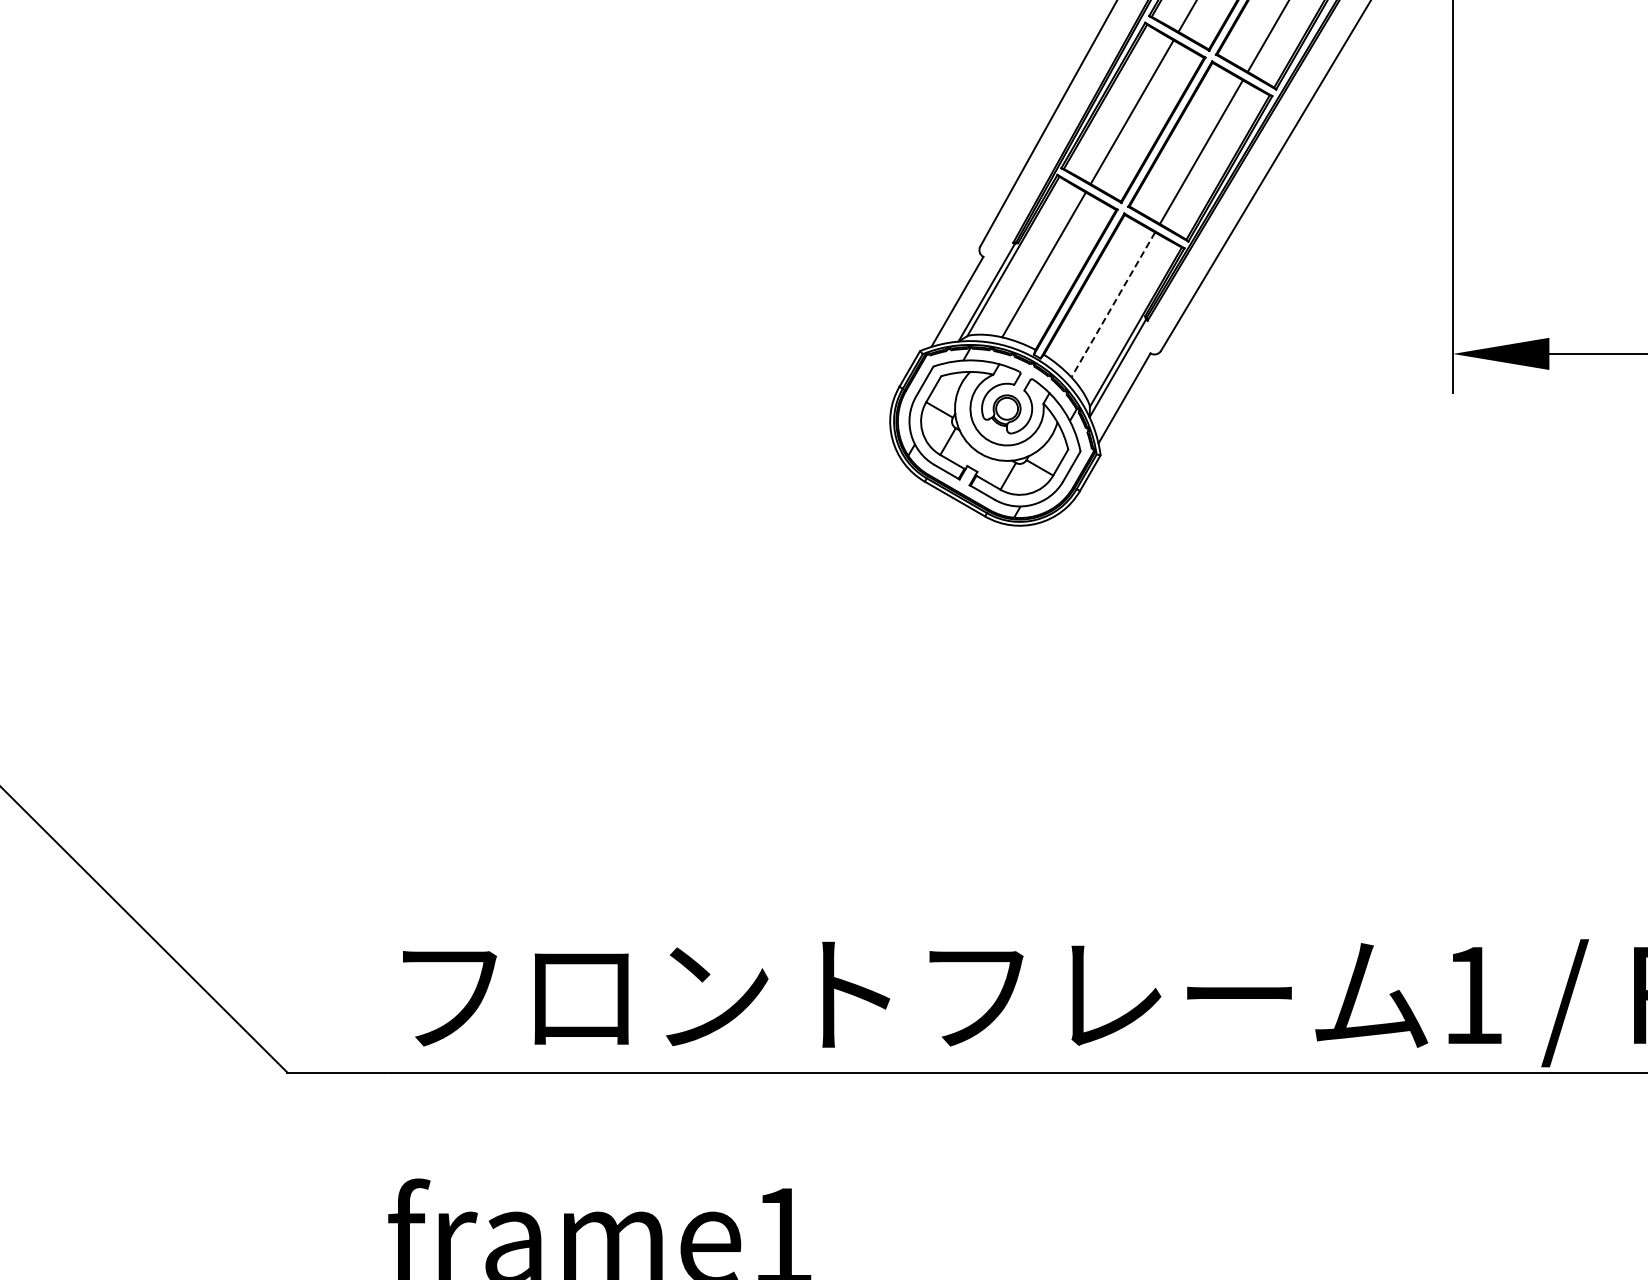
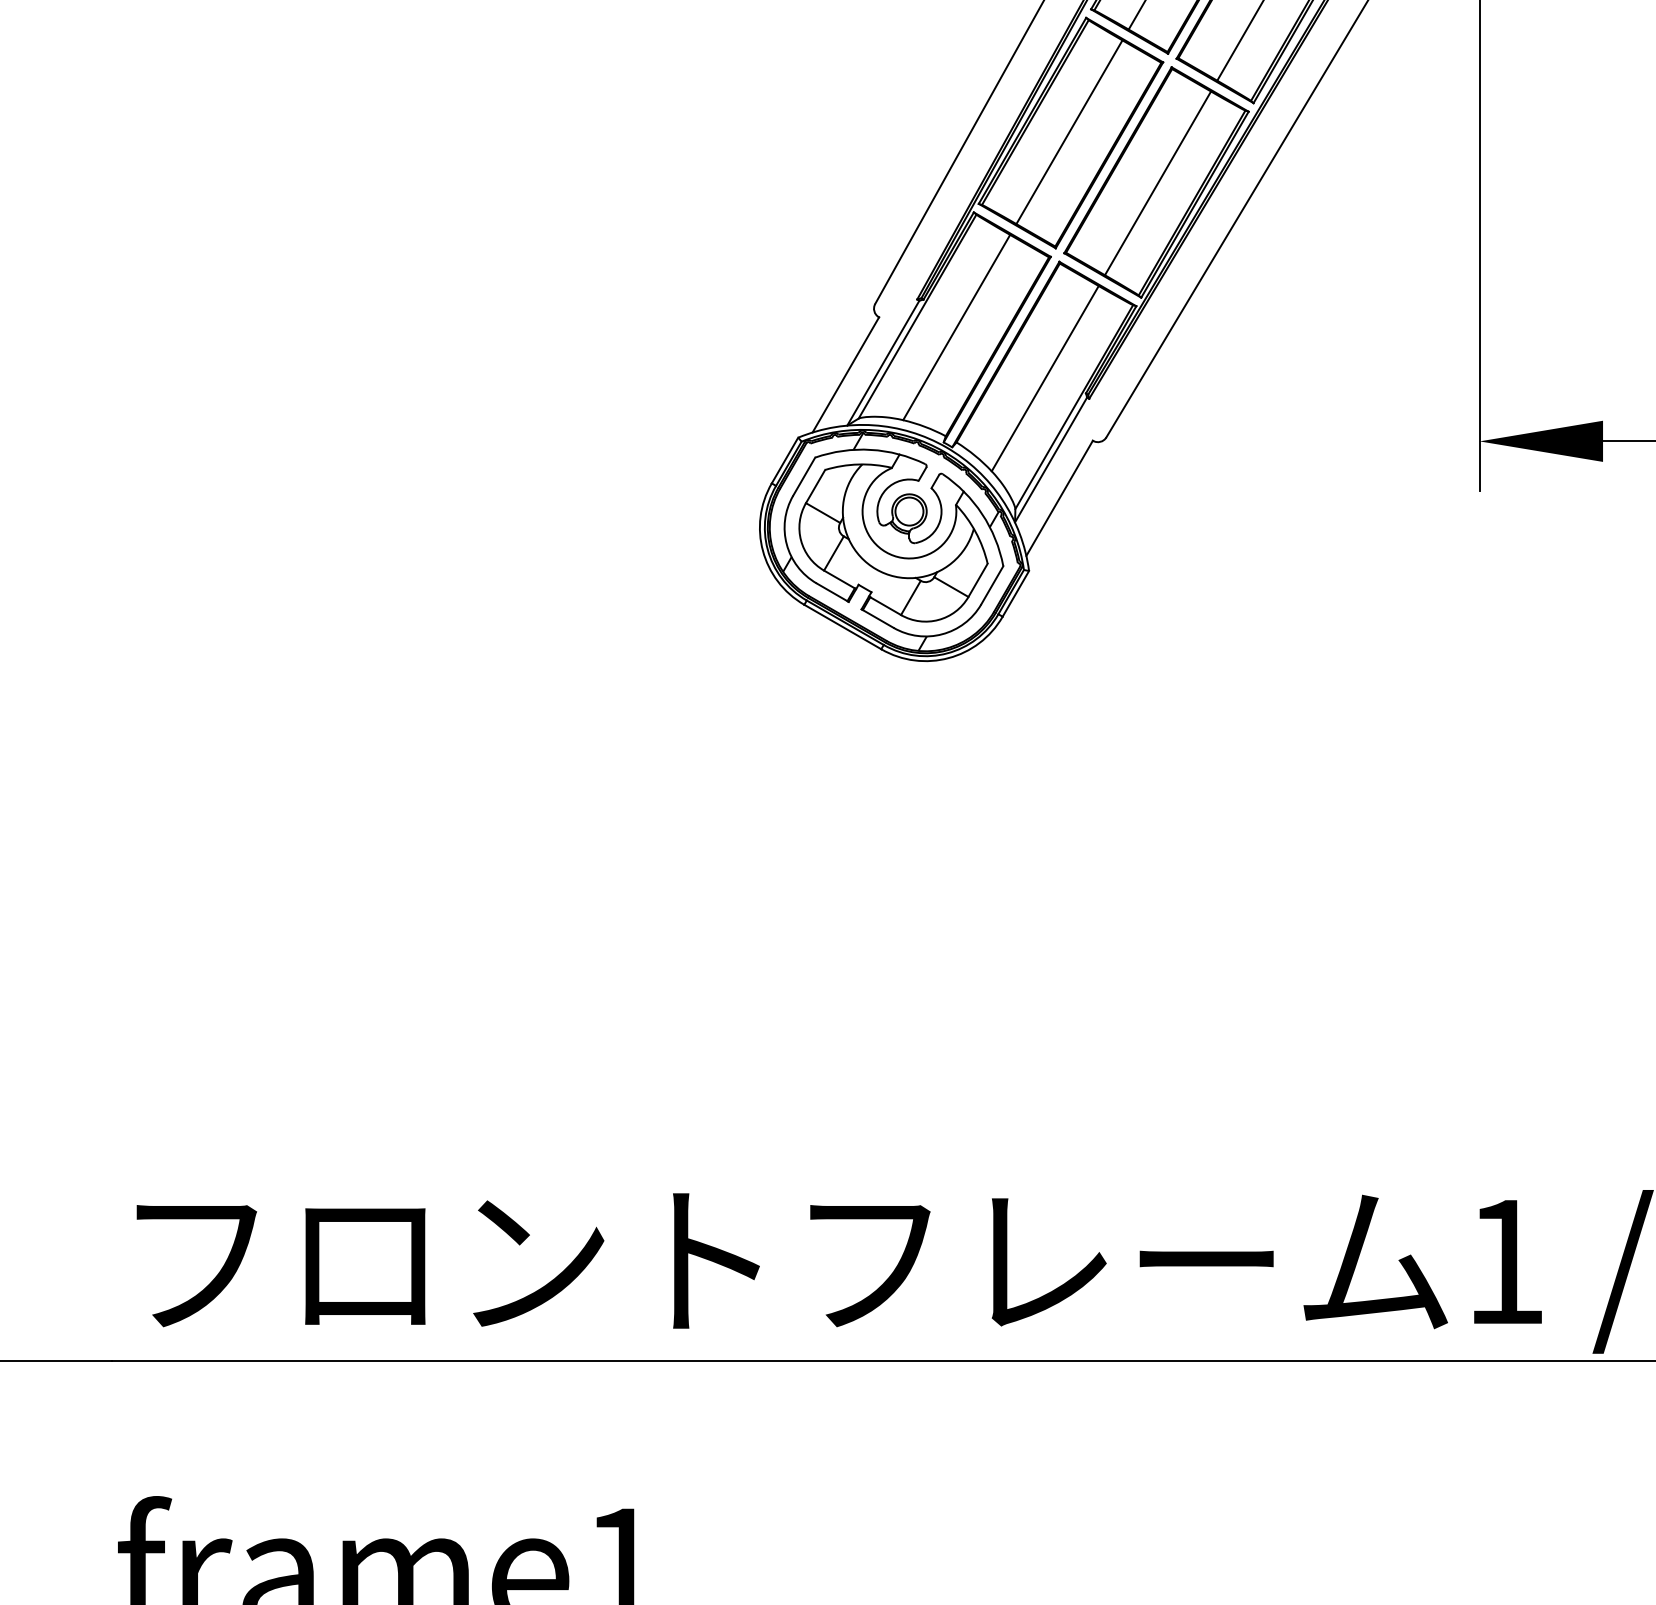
line: (1113, 304) -> (1045, 378), dashed -> solid

